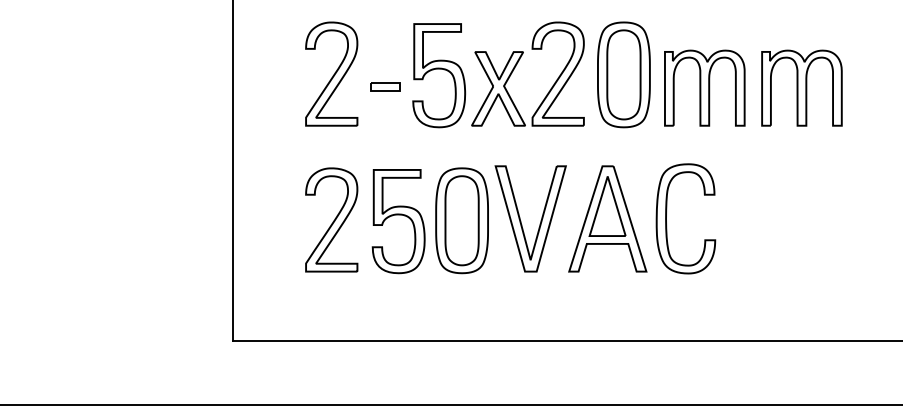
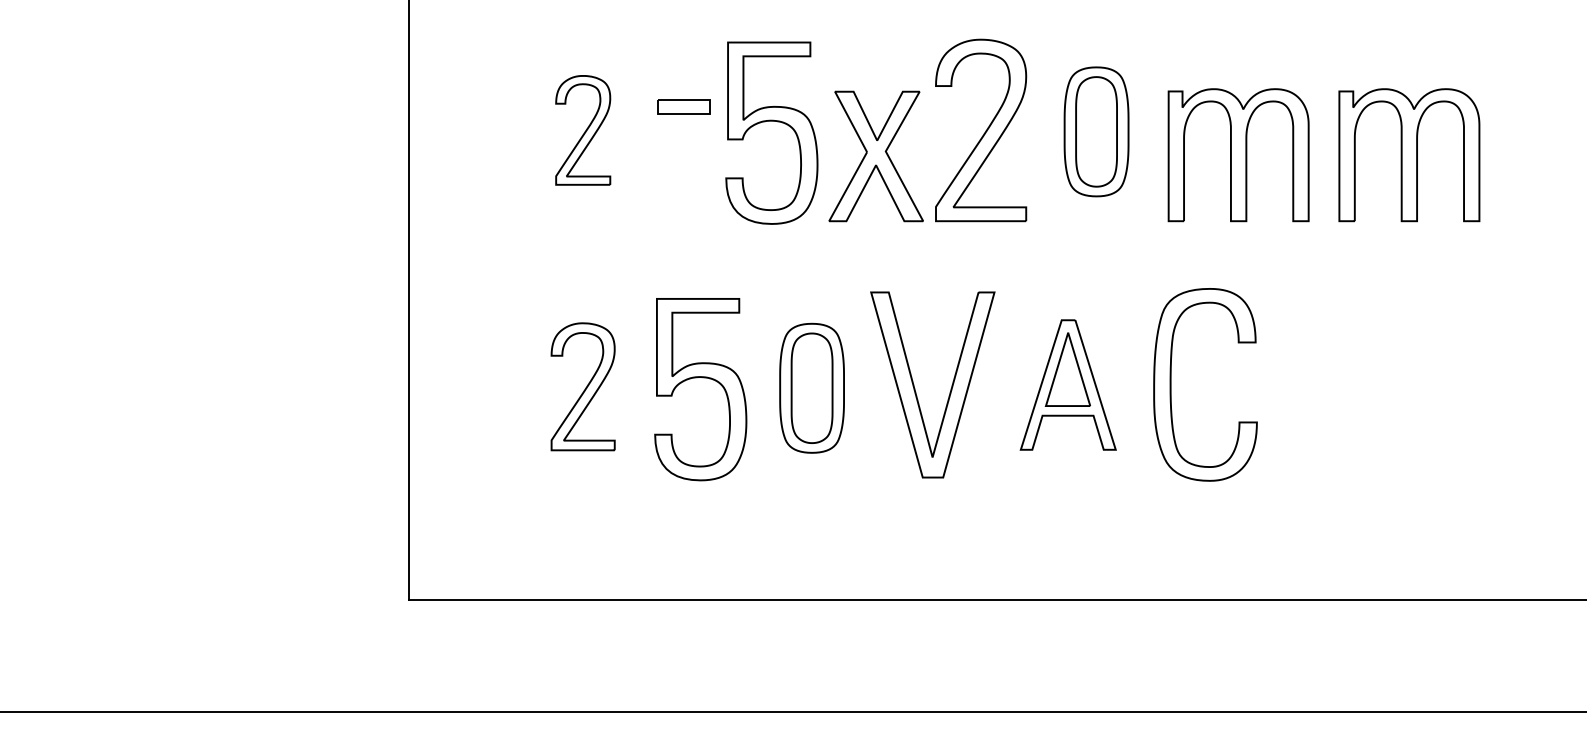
part: (331, 73) -> (582, 129), size x0.6
part: (623, 74) -> (1095, 131), size x0.7
part: (385, 86) -> (684, 106), moved
part: (607, 218) -> (1067, 384), size x0.7
part: (331, 219) -> (582, 385), size x0.7
part: (461, 220) -> (811, 387), size x0.7

